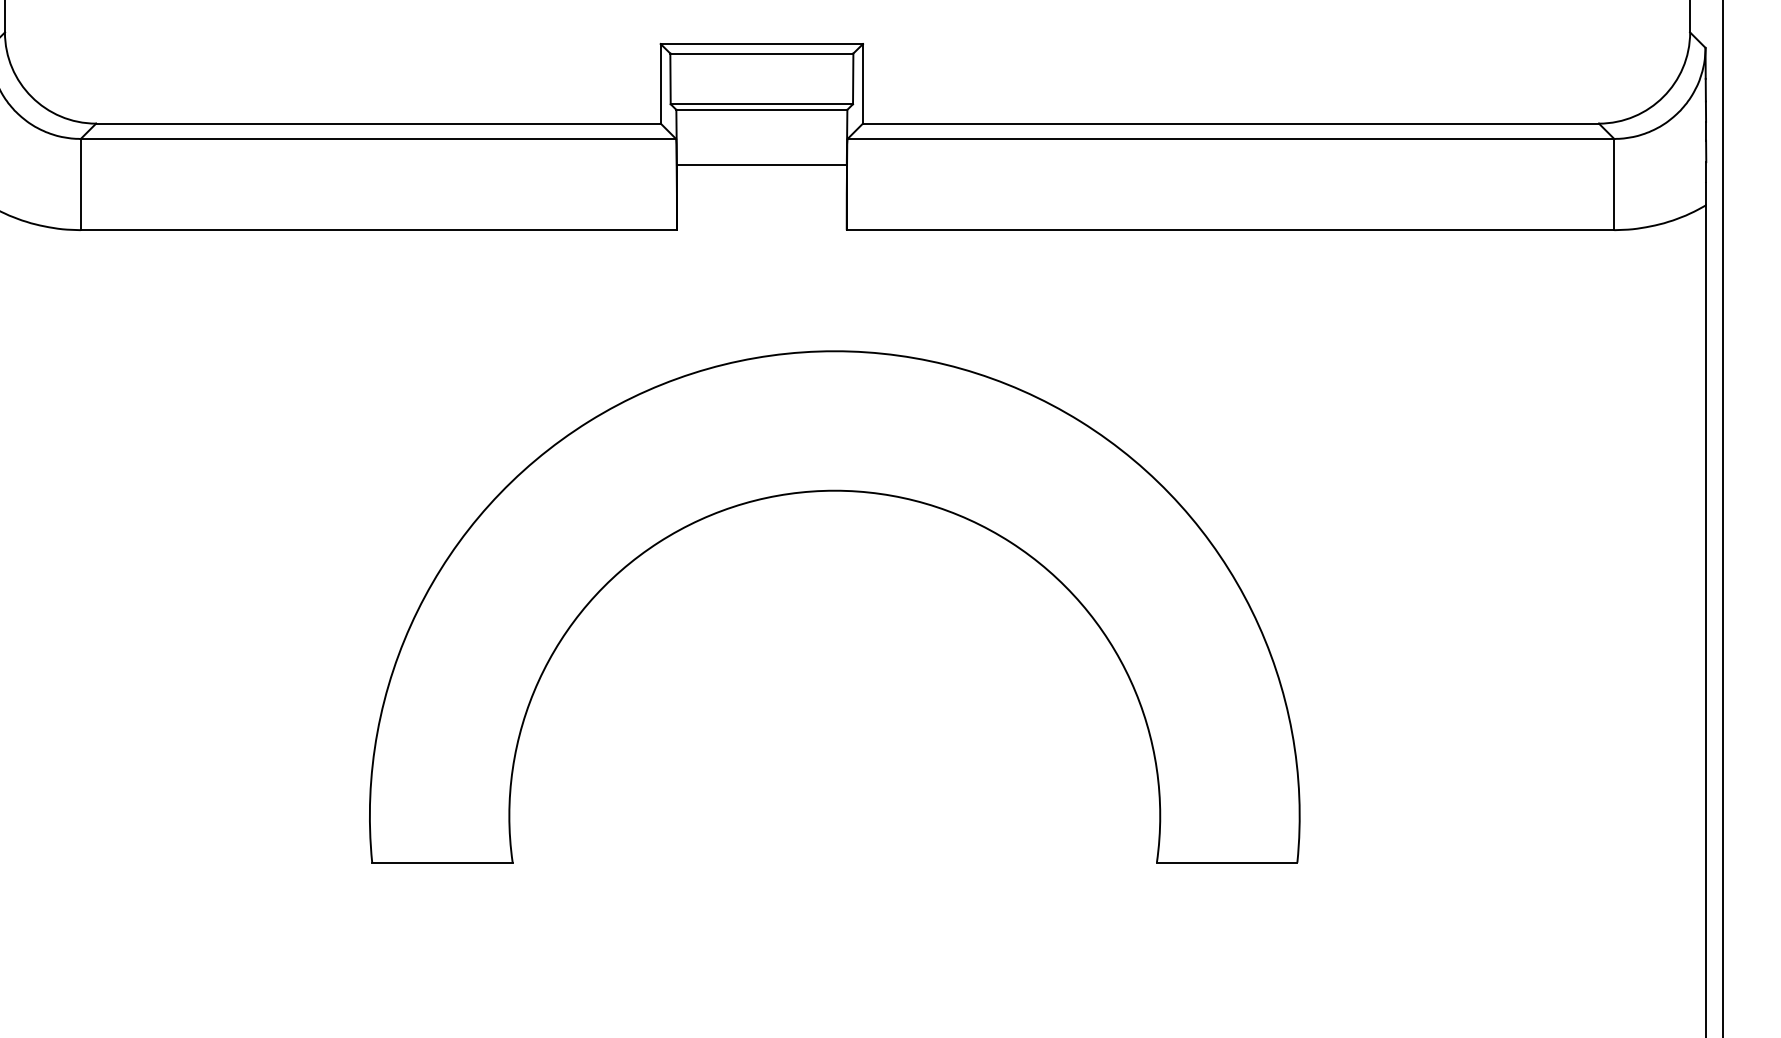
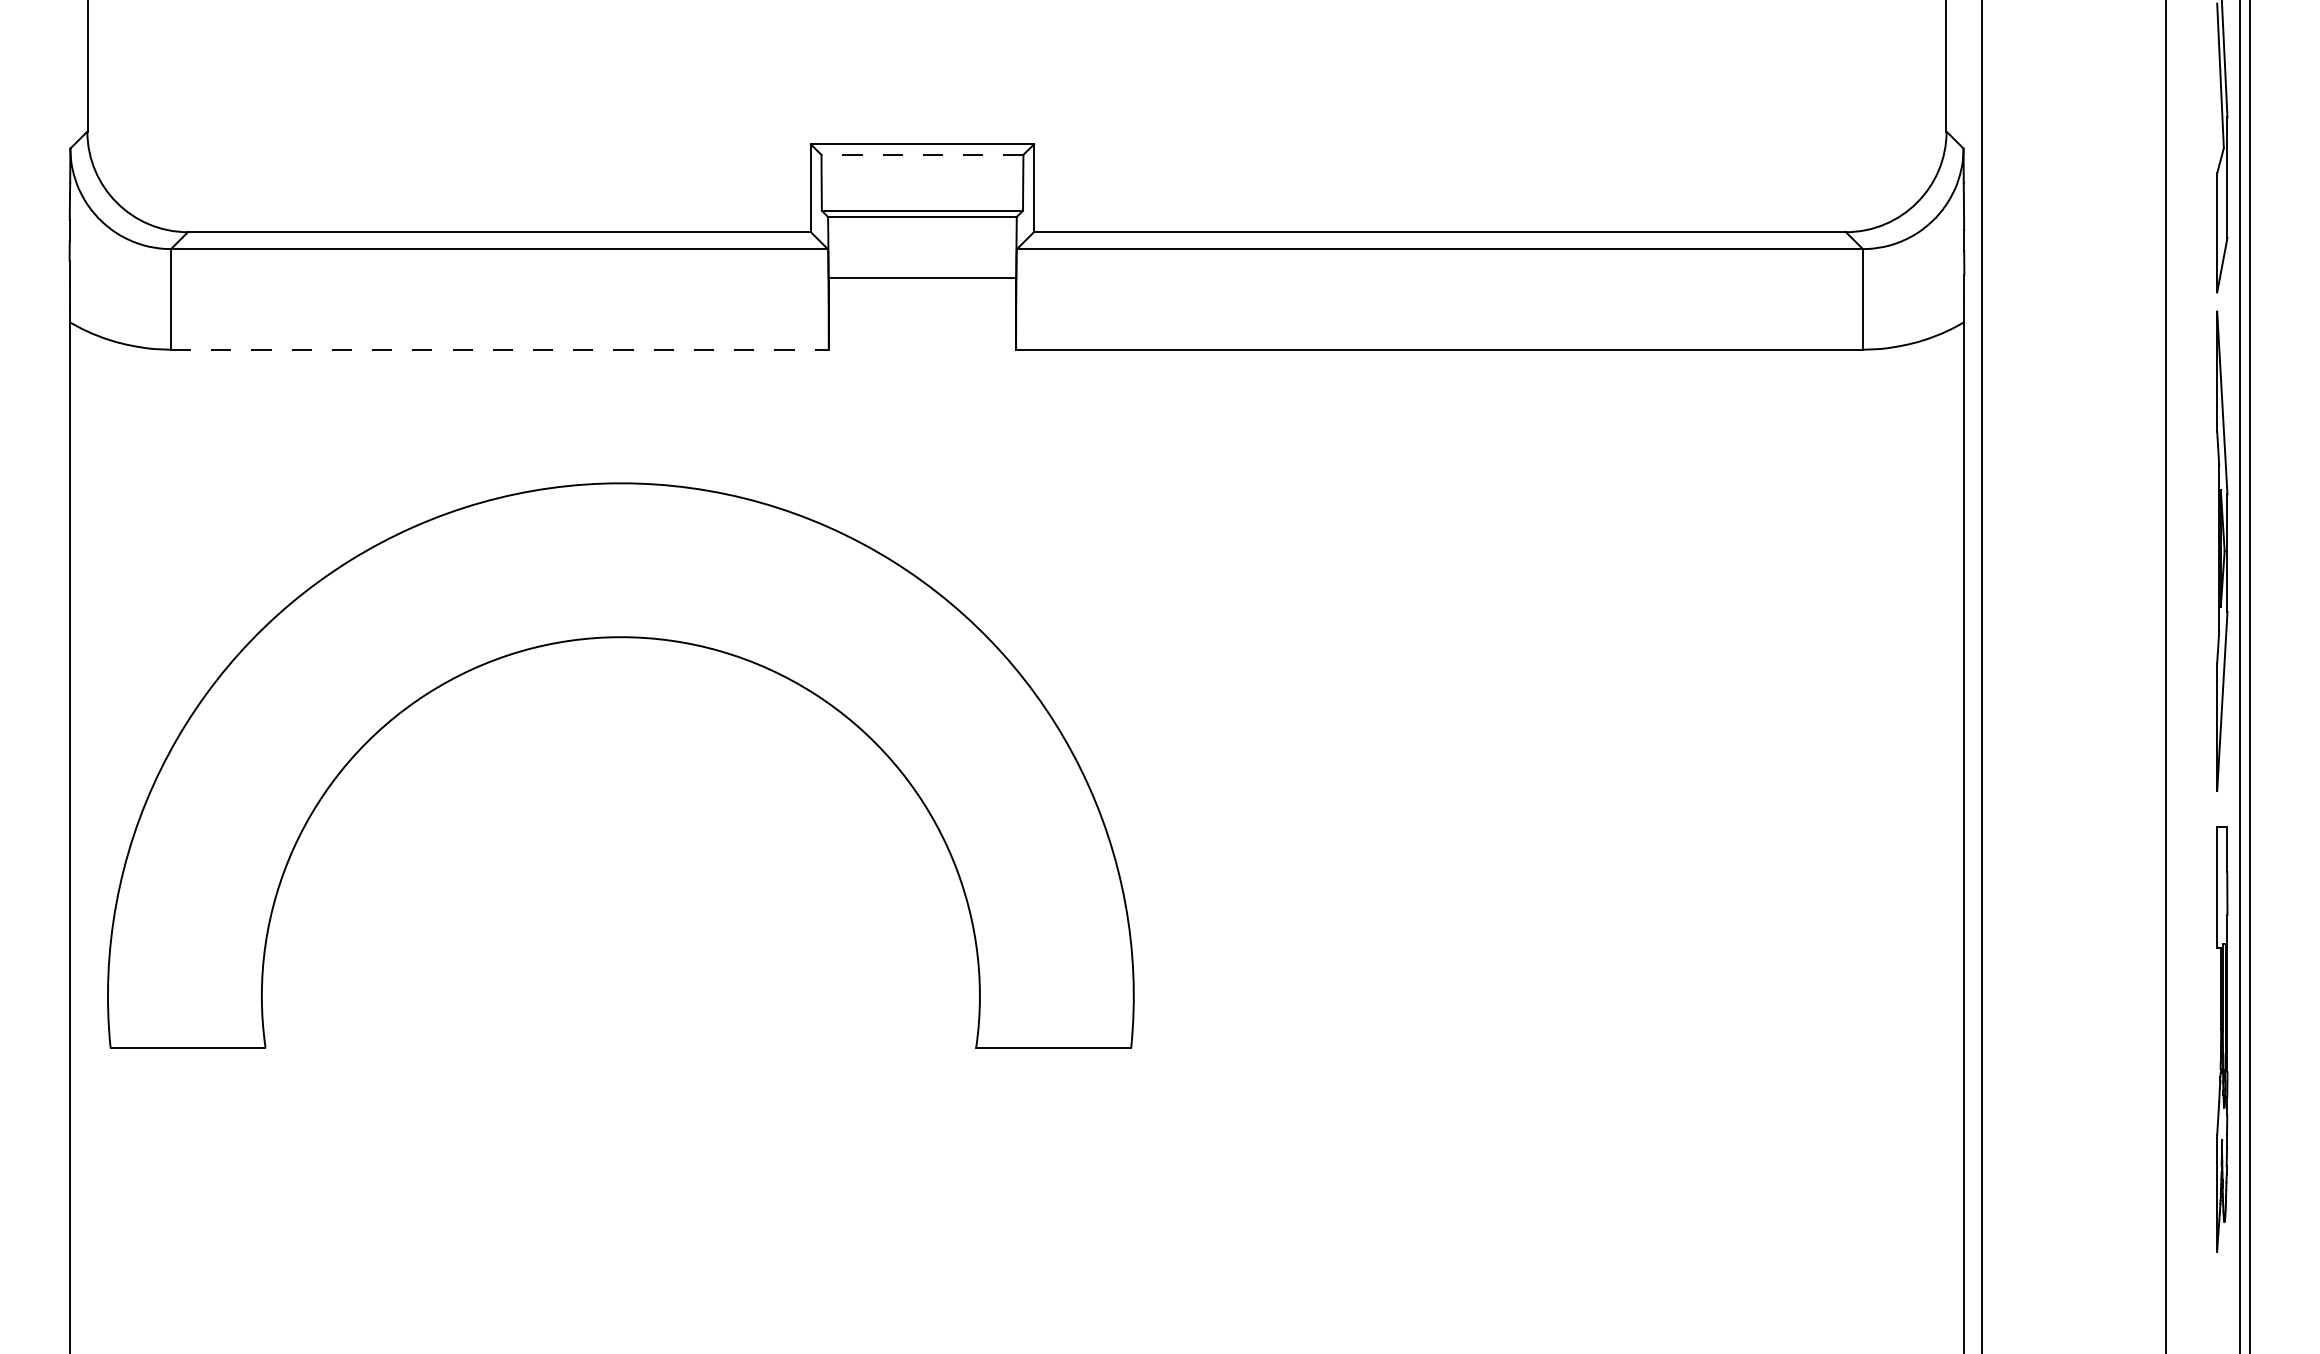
line: (761, 53) -> (922, 154), solid -> dashed
line: (378, 229) -> (499, 349), solid -> dashed
part: (834, 491) -> (620, 638), moved

